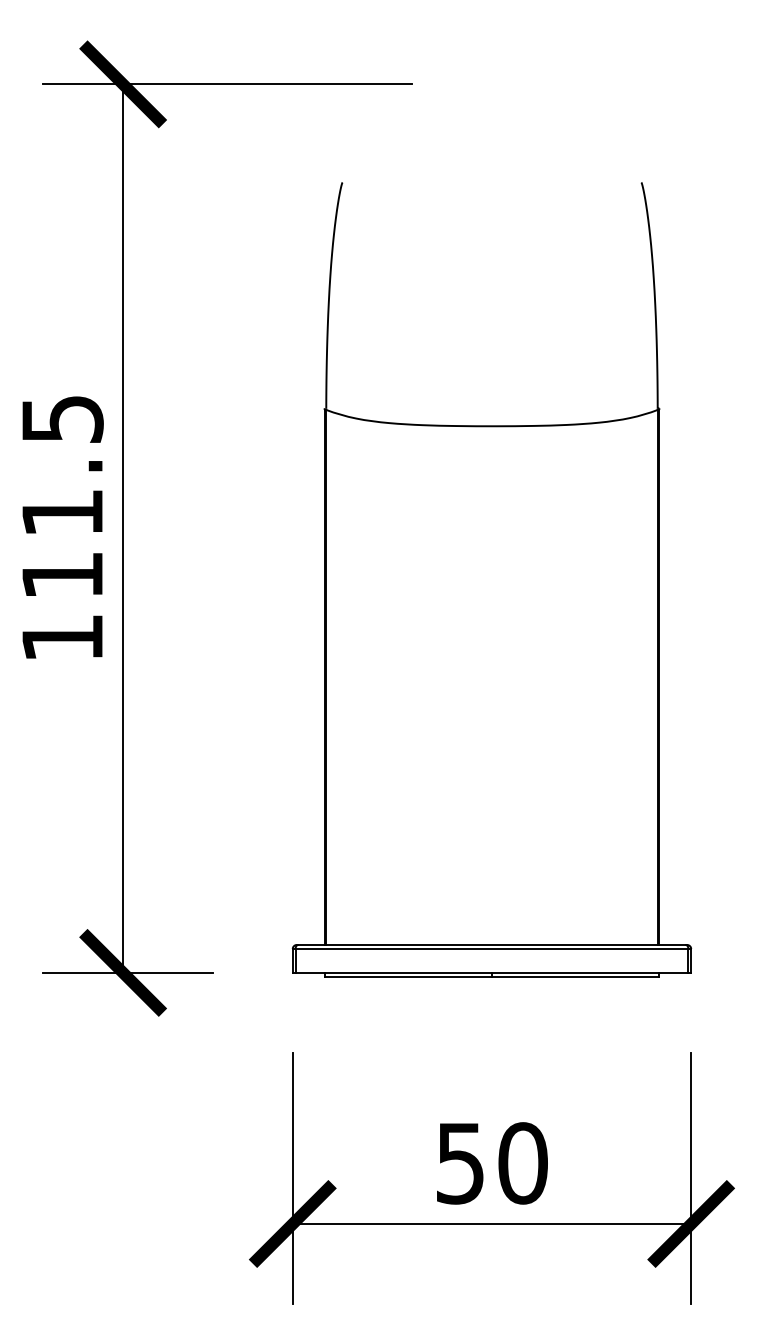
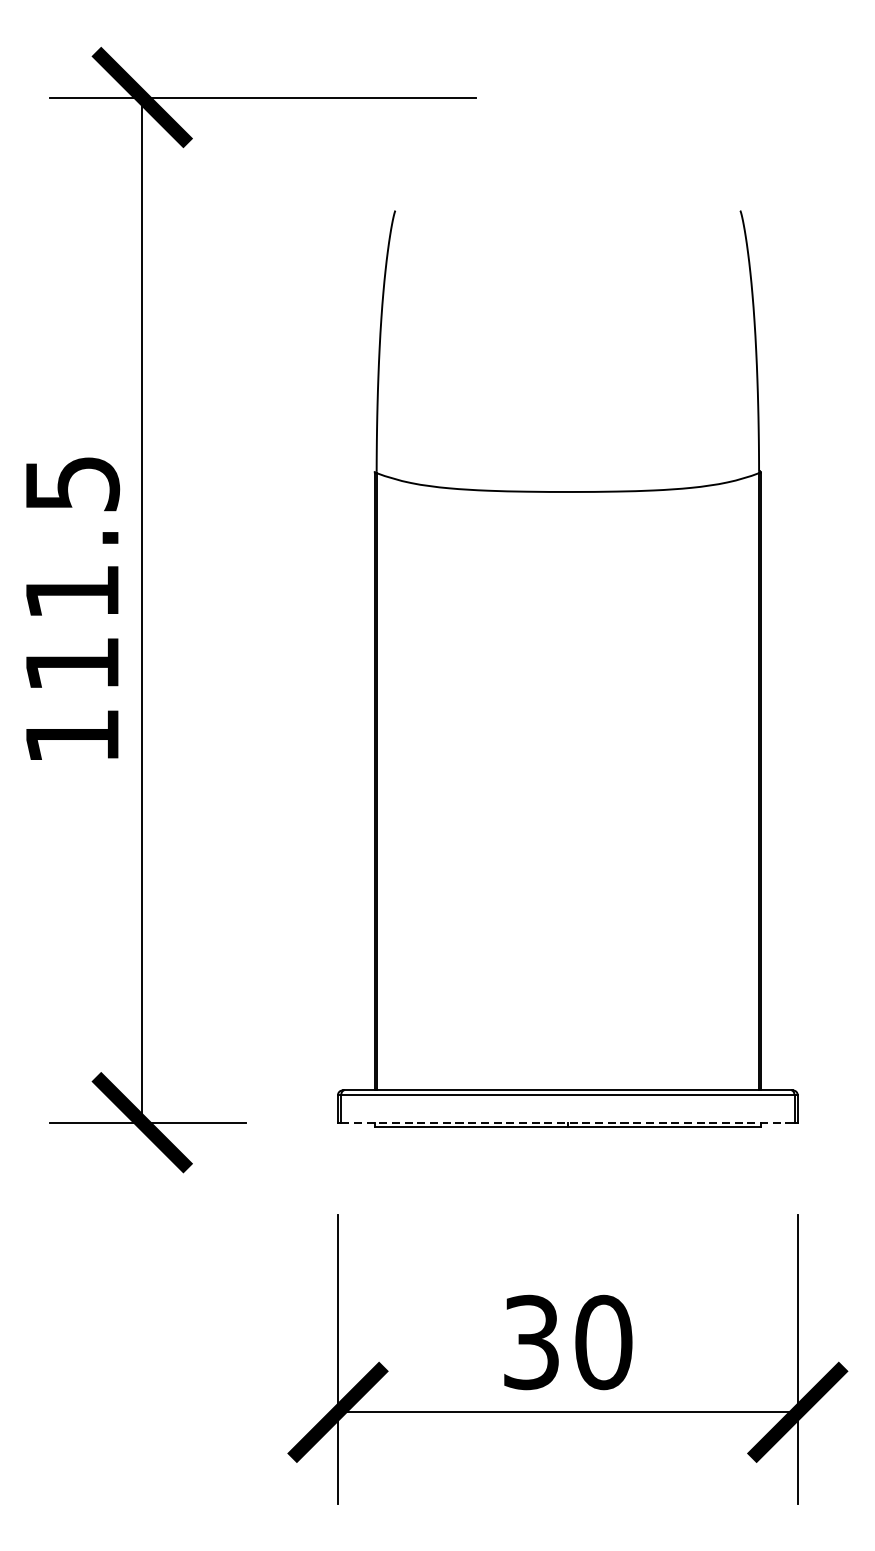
line: (492, 972) -> (568, 1122), solid -> dashed
text: (460, 1163) -> (531, 1342), 50 -> 30

